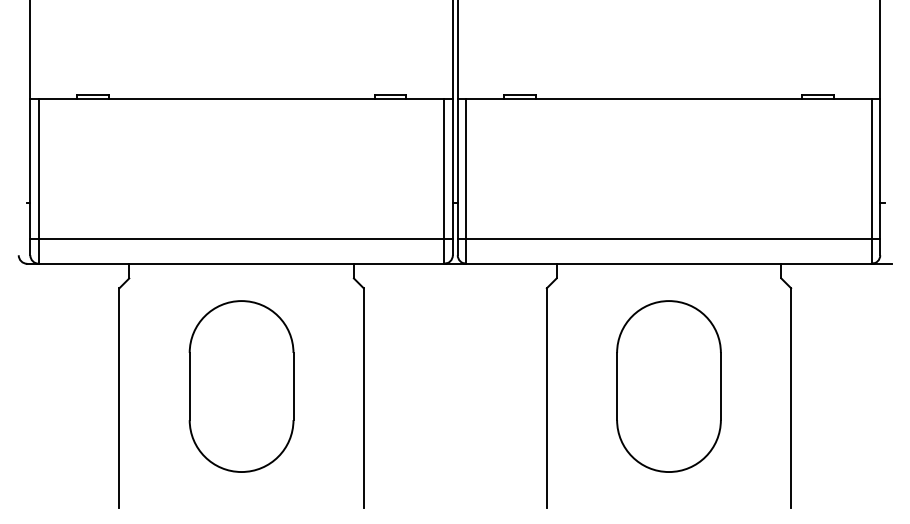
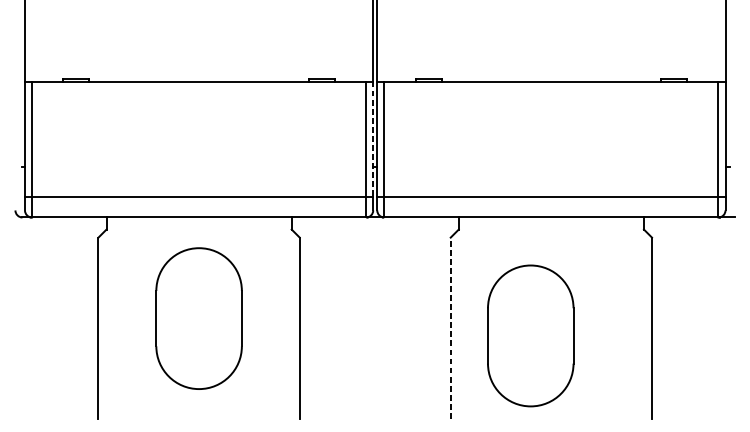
line: (452, 169) -> (372, 139), solid -> dashed
part: (668, 386) -> (530, 335), moved
line: (546, 398) -> (450, 328), solid -> dashed

